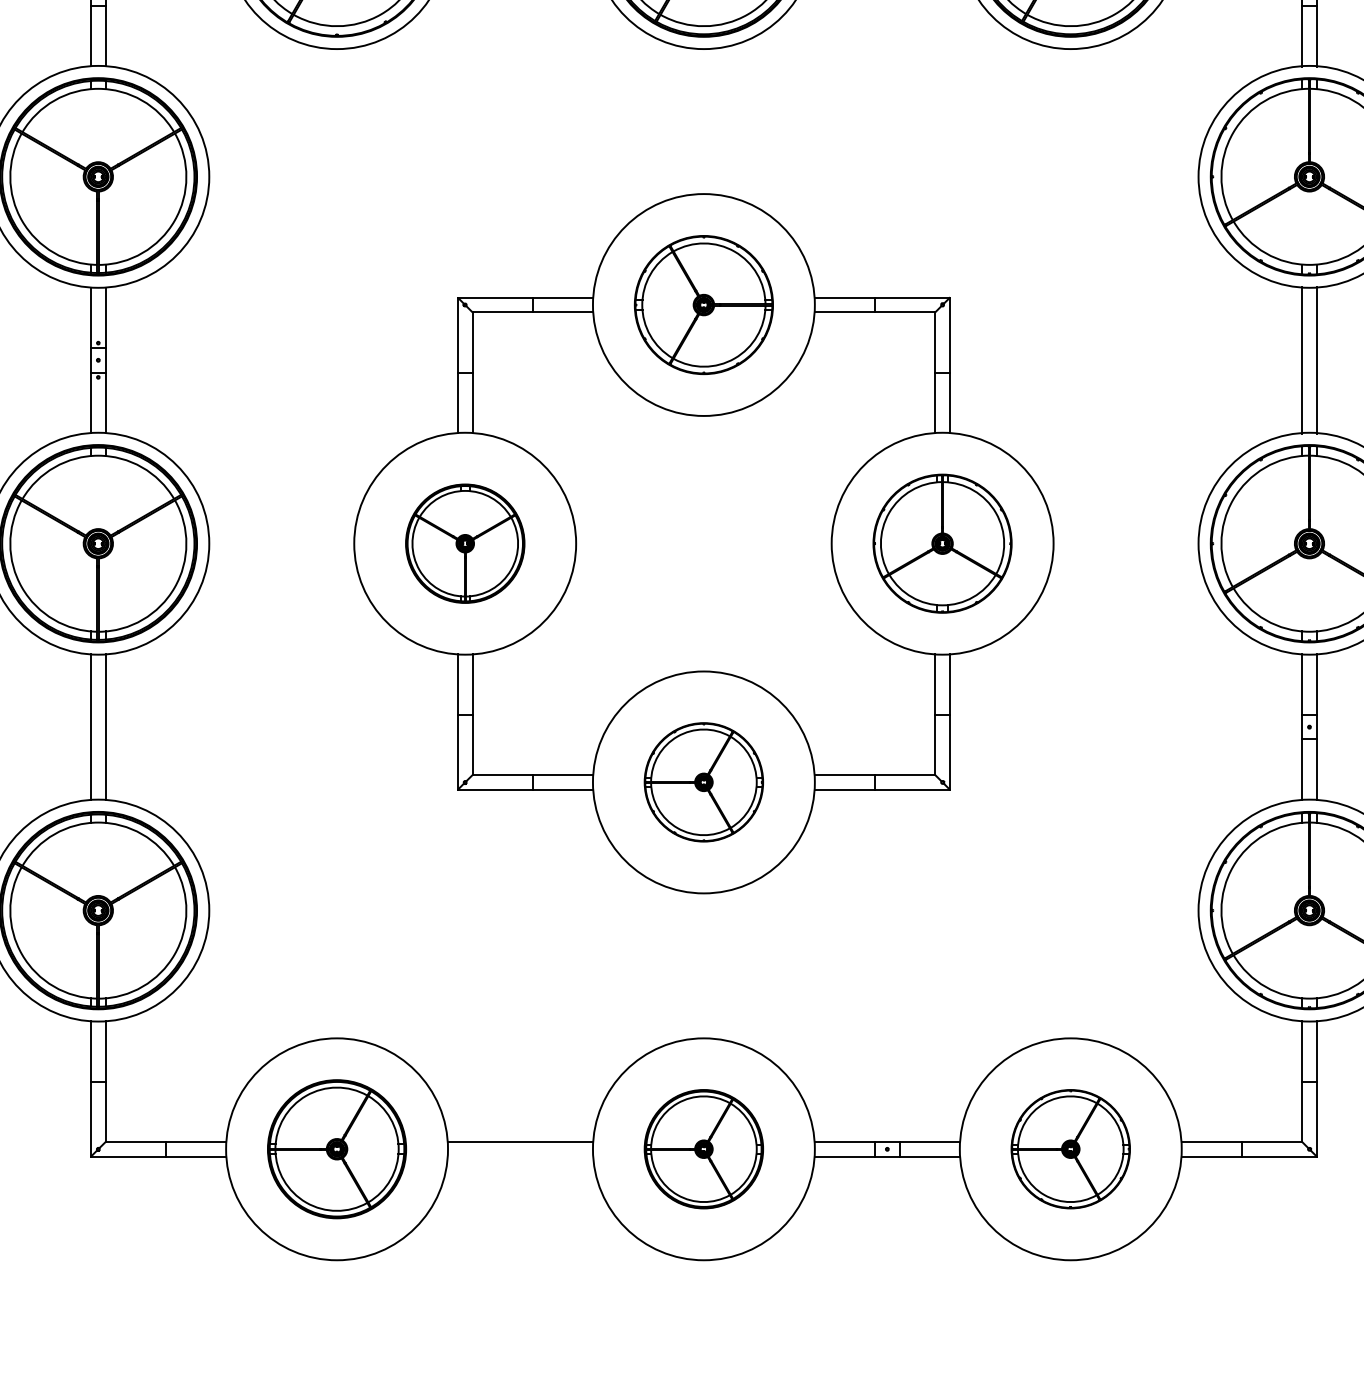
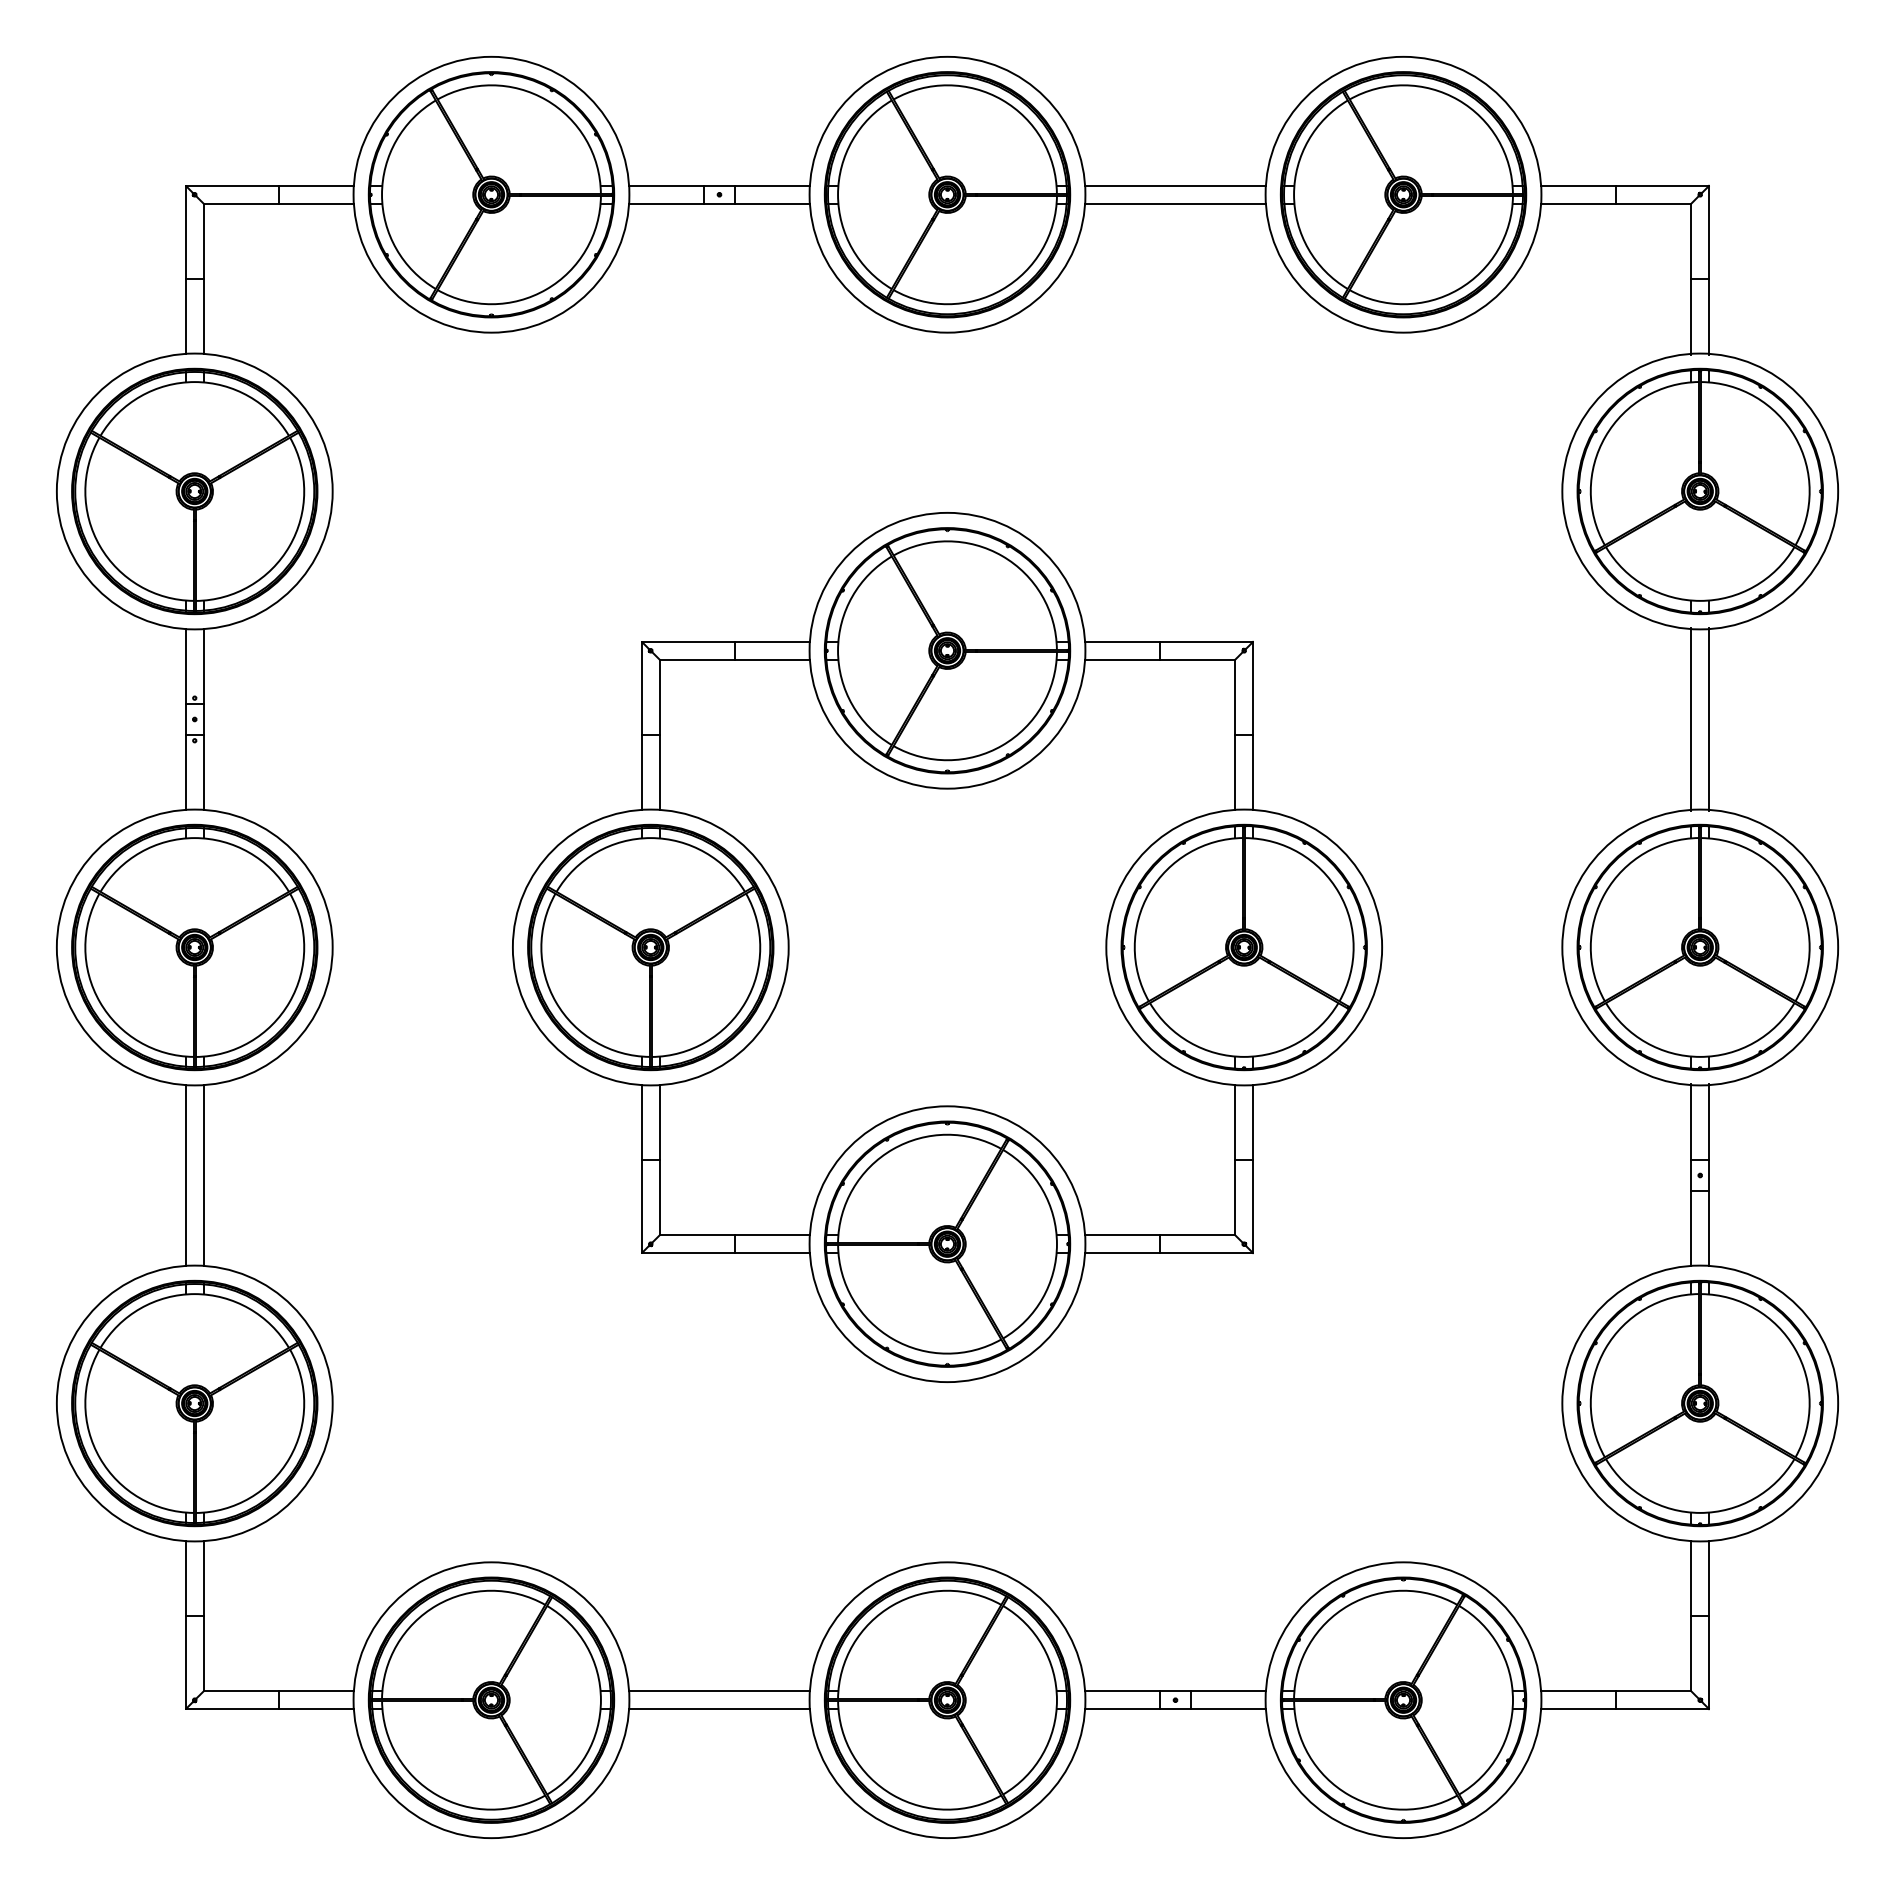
part: (703, 304) -> (947, 650), size x1.43
part: (464, 543) -> (650, 947), size x1.67
part: (942, 543) -> (1243, 947), size x1.43
part: (703, 781) -> (947, 1243), size x1.67
part: (337, 1148) -> (491, 1699), size x1.43
part: (703, 1148) -> (947, 1699), size x1.67
part: (1070, 1148) -> (1403, 1699), size x1.67
line: (520, 1156) -> (719, 1709), added

